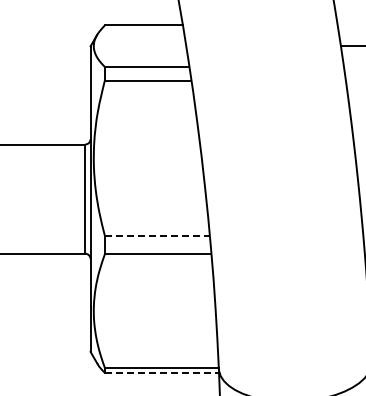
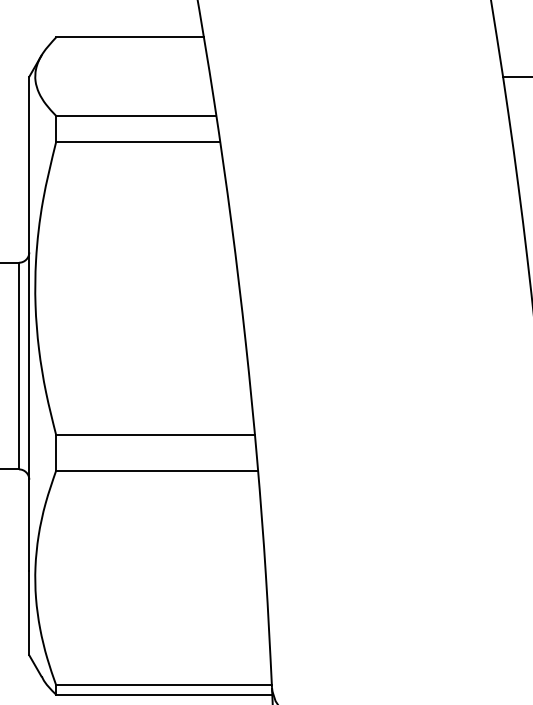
line: (157, 235) -> (155, 434), dashed -> solid
line: (162, 372) -> (165, 694), dashed -> solid

